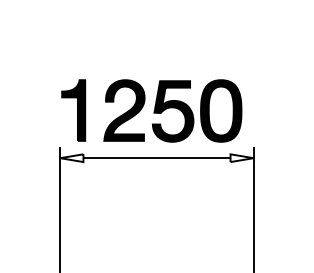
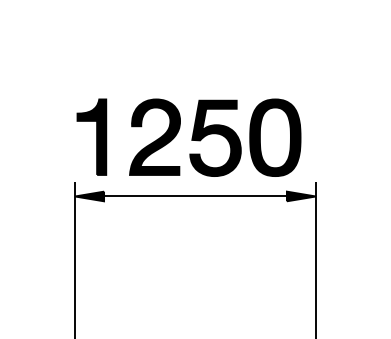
fill: (71, 158) -> (89, 196), added
fill: (241, 158) -> (300, 196), added

